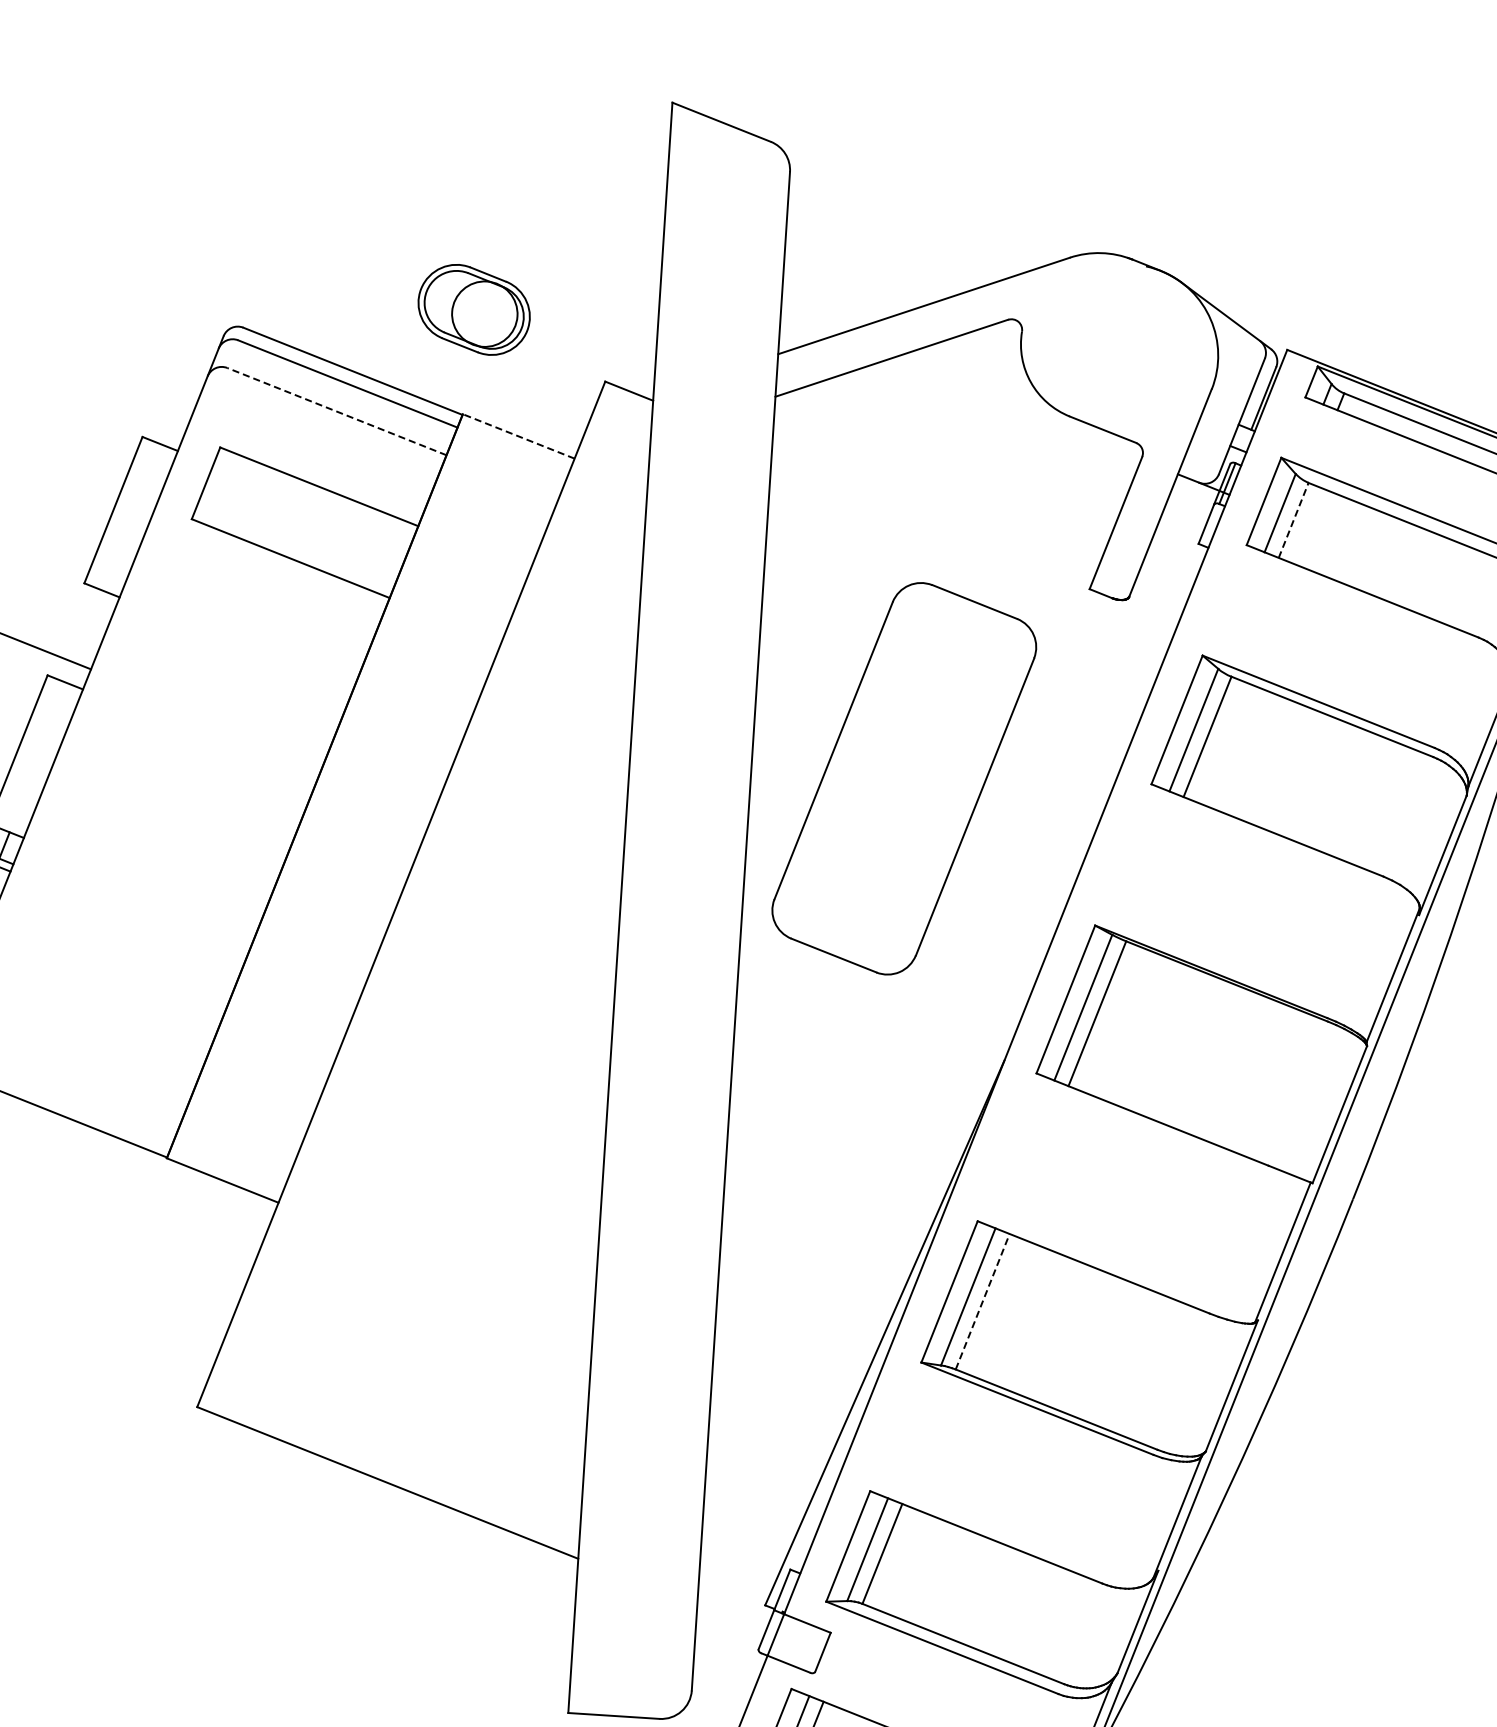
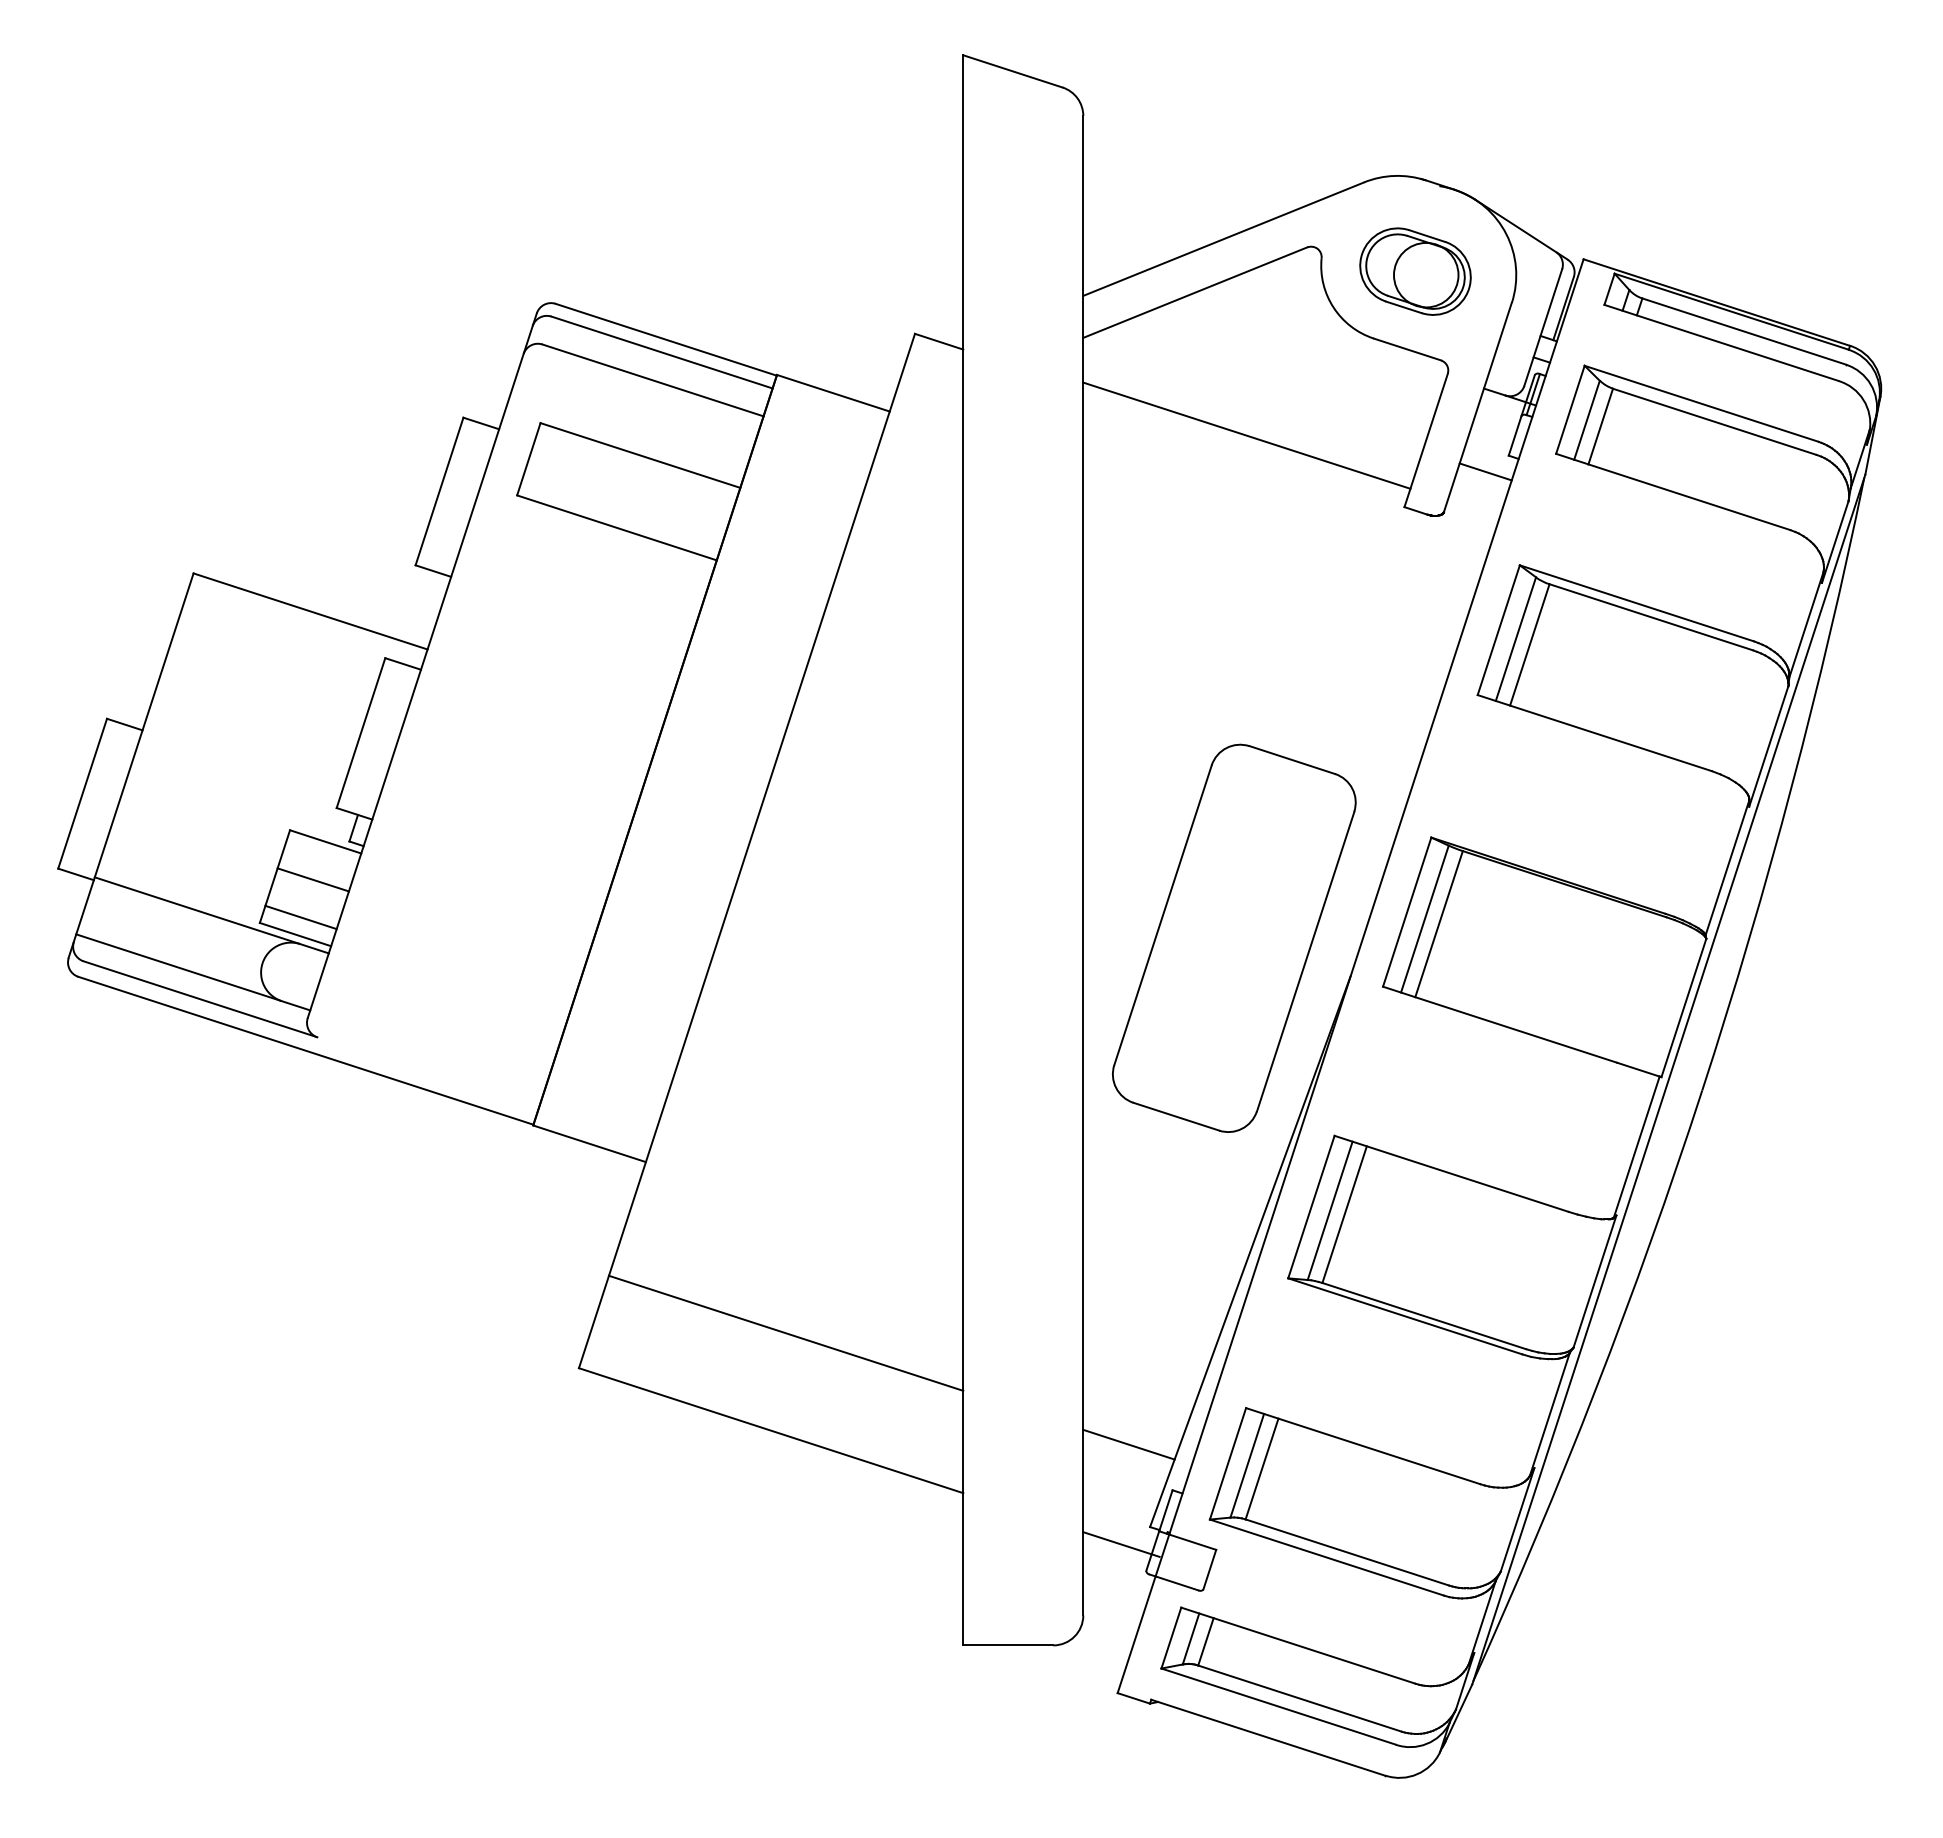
part: (474, 309) -> (1415, 271), moved
line: (336, 411) -> (652, 380), dashed -> solid
line: (517, 436) -> (832, 393), dashed -> solid
line: (934, 506) -> (1246, 435), added
line: (1293, 520) -> (1600, 426), dashed -> solid
line: (1174, 558) -> (1485, 471), added
part: (904, 777) -> (1234, 937), moved
line: (982, 1301) -> (1344, 1214), dashed -> solid
line: (408, 1384) -> (785, 1332), added
line: (748, 1520) -> (1128, 1444), added
line: (735, 1621) -> (1121, 1544), added

